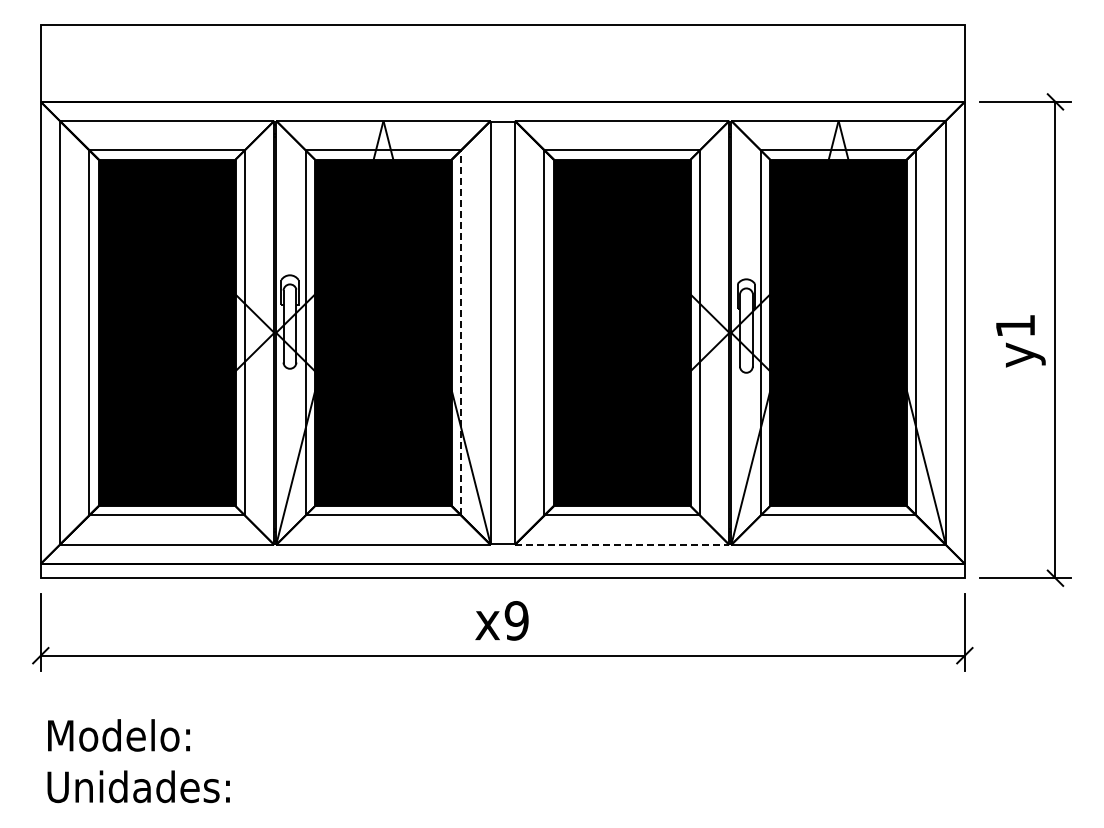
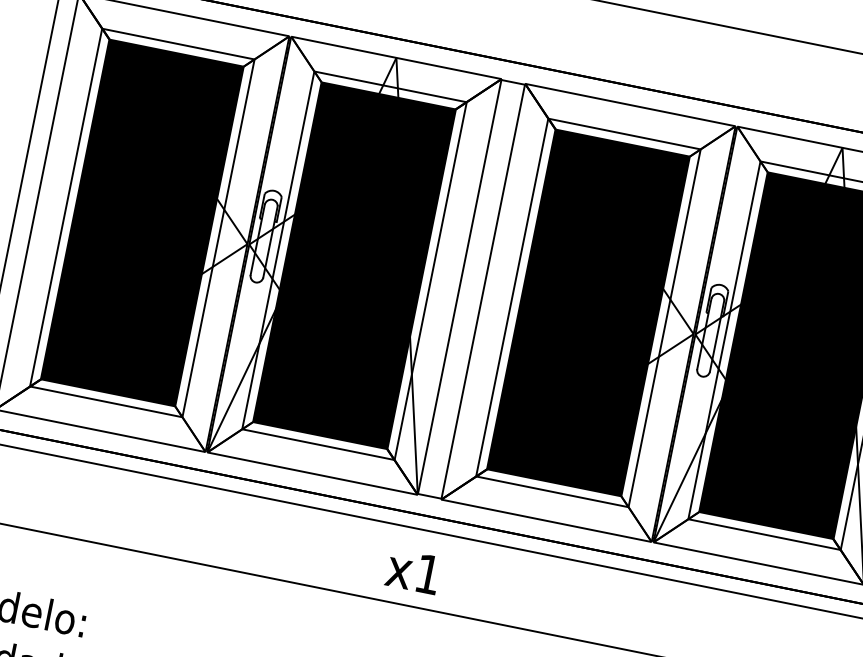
line: (461, 332) -> (431, 280), dashed -> solid
line: (622, 544) -> (546, 520), dashed -> solid
text: (516, 620) -> (428, 573), x9 -> x1

